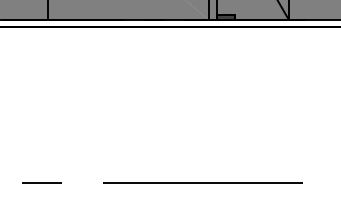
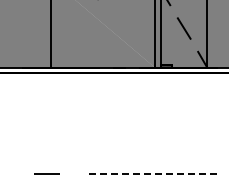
line: (202, 182) -> (151, 173), solid -> dashed

